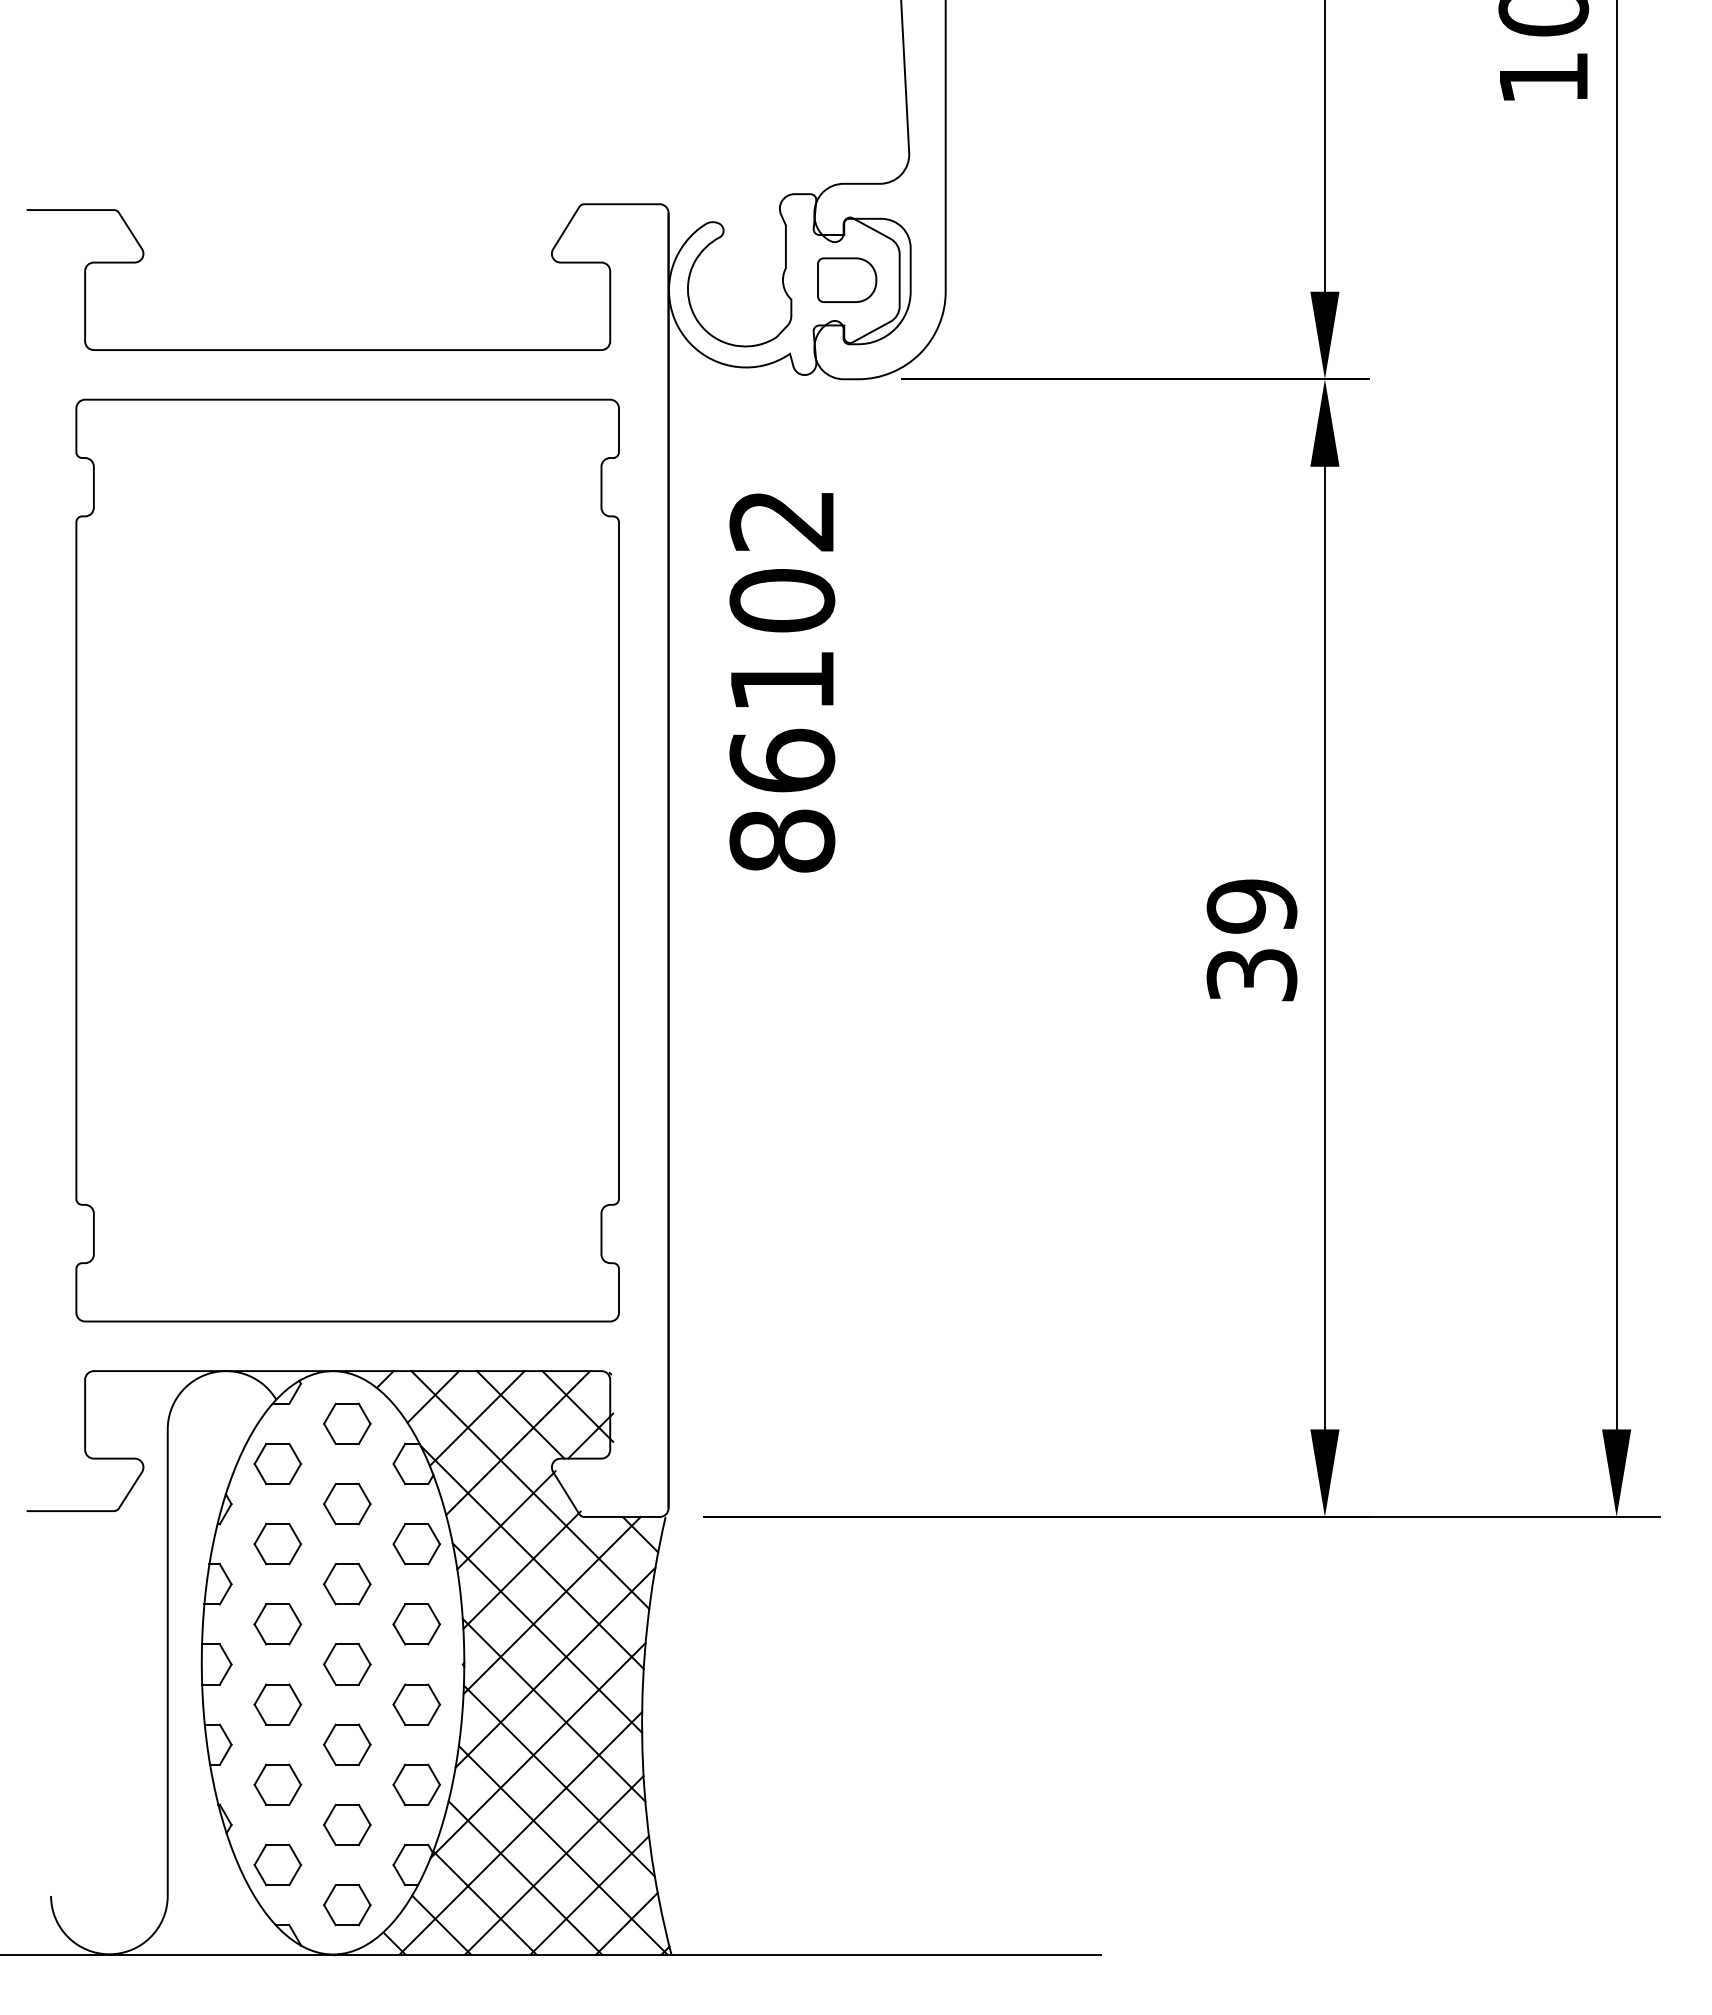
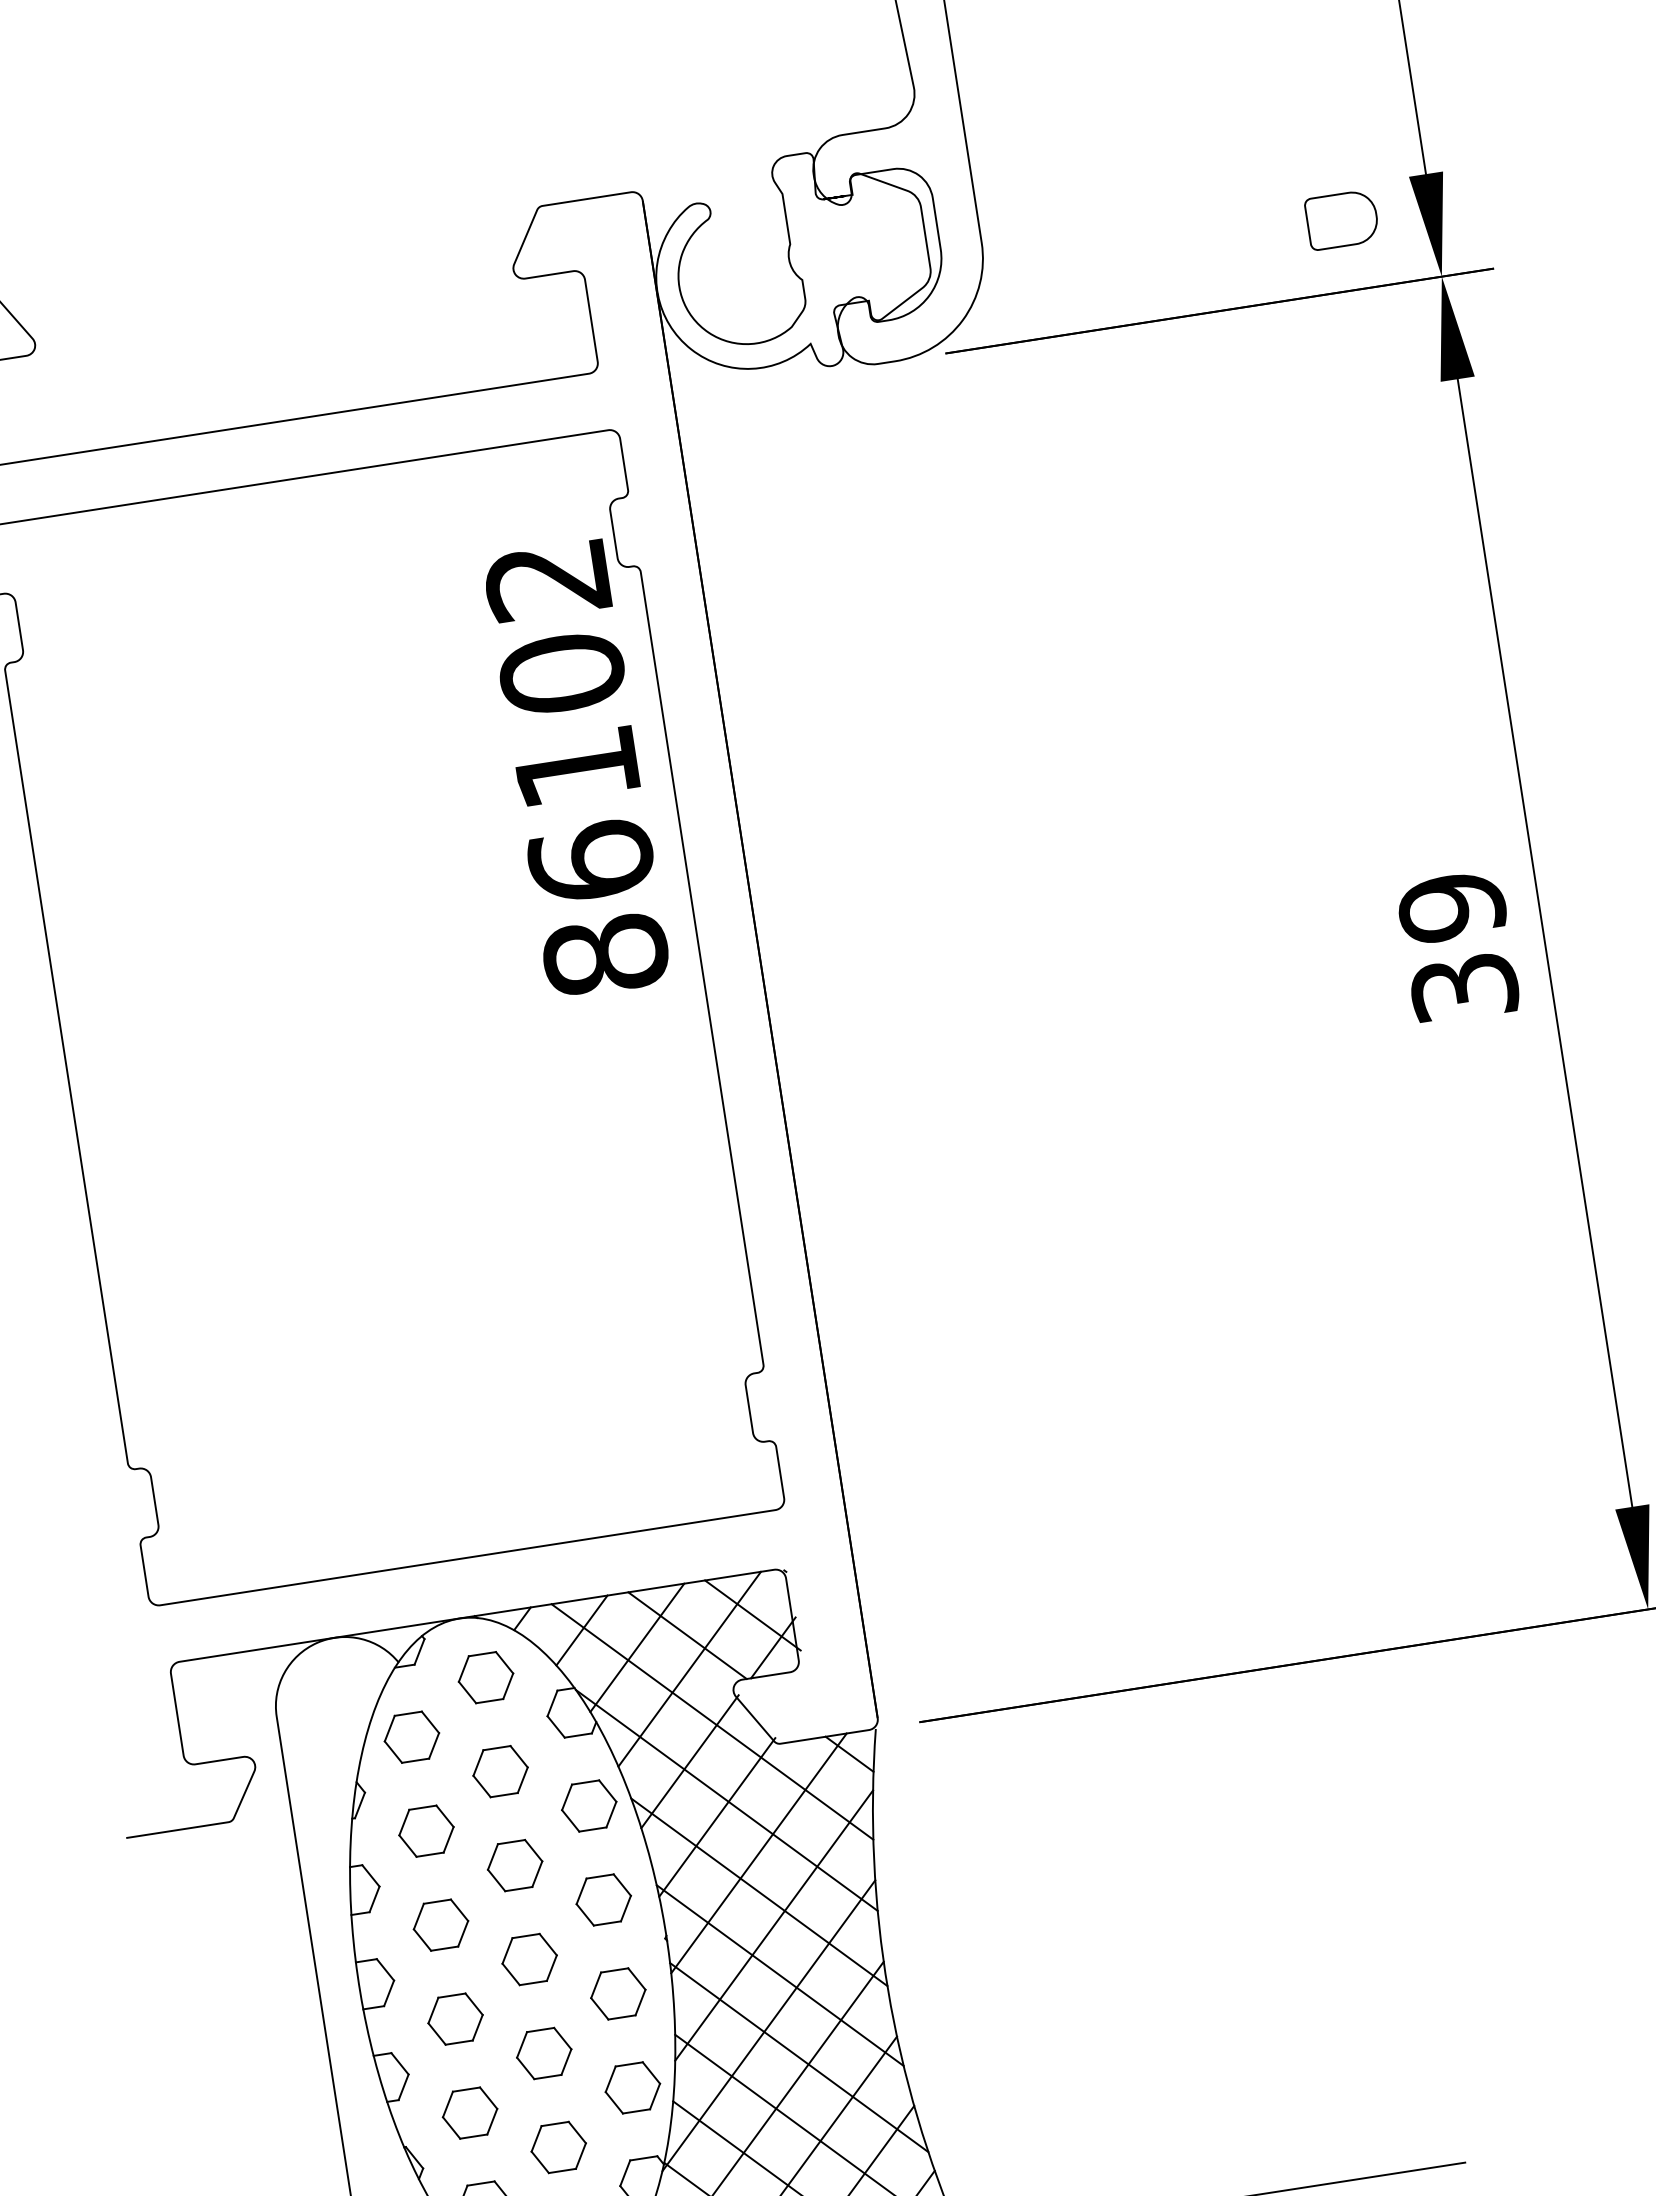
part: (847, 279) -> (1342, 219), moved
text: (782, 682) -> (577, 769), moved

